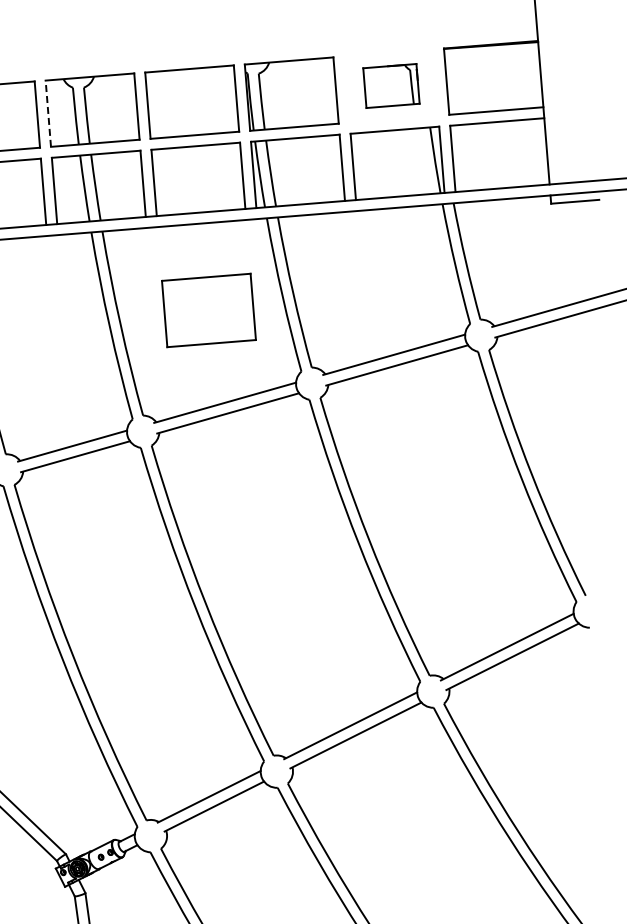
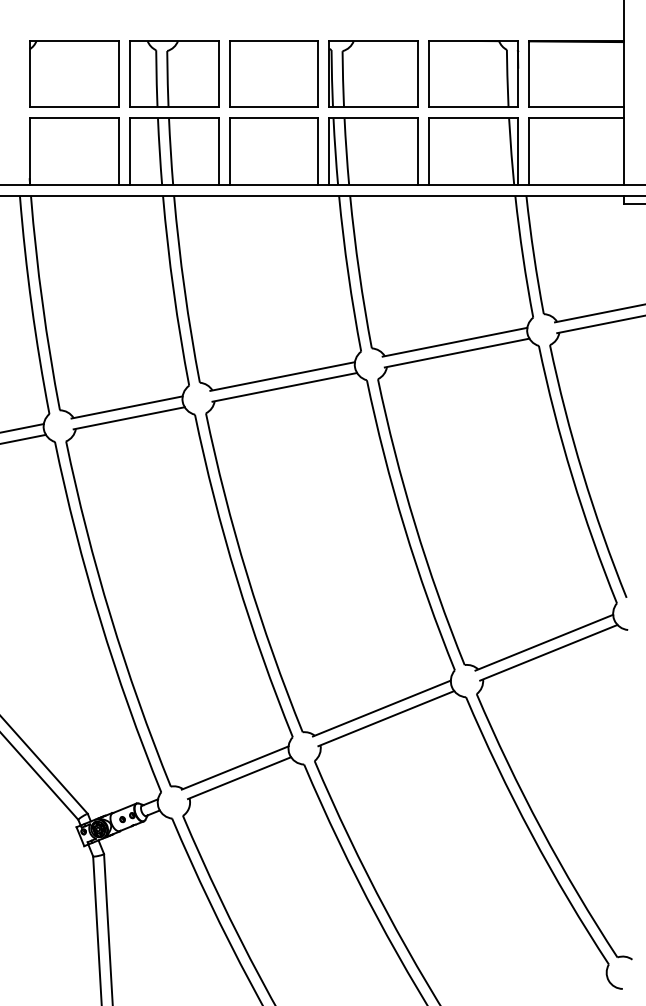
part: (391, 85) -> (473, 73), size x1.67
line: (48, 113) -> (129, 73), dashed -> solid
part: (208, 309) -> (273, 282), removed

